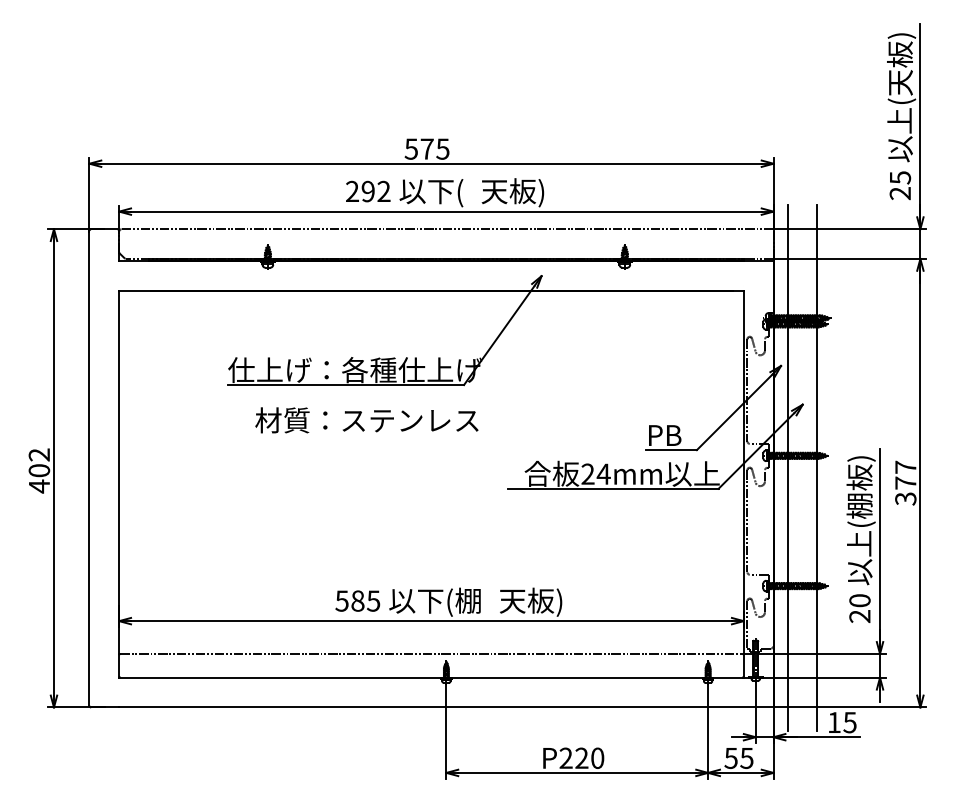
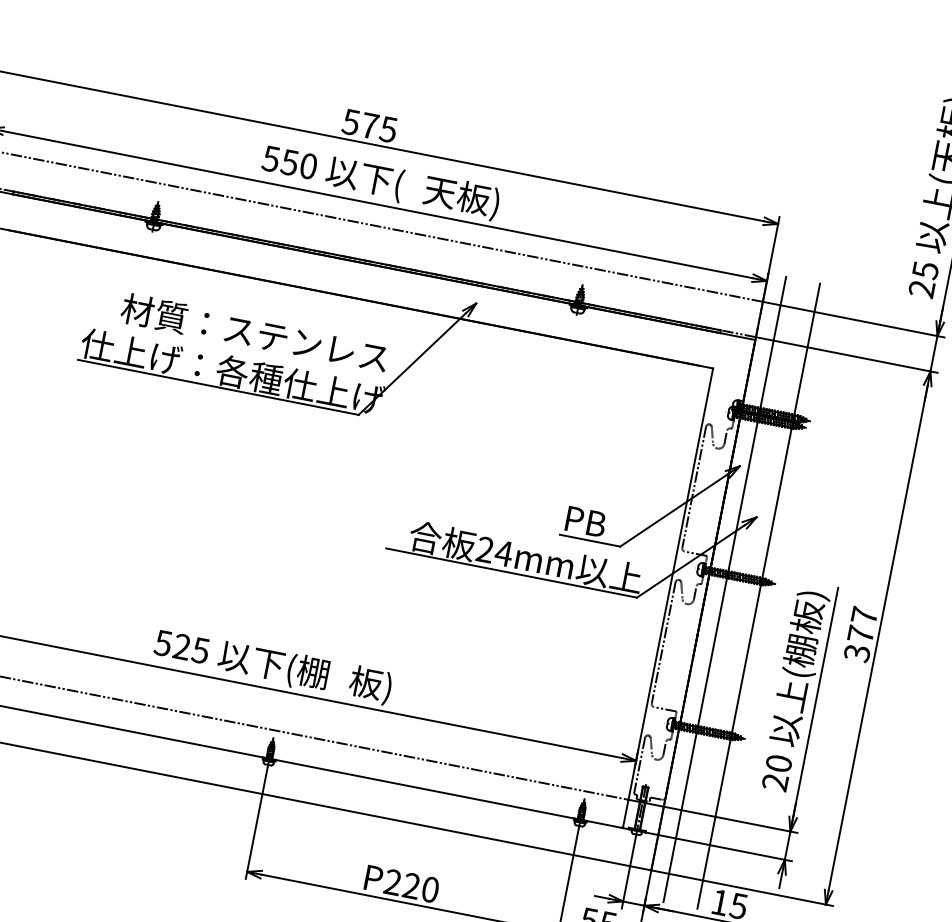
text: (367, 191) -> (289, 162), 292 -> 550
text: (366, 420) -> (254, 333), moved
text: (357, 600) -> (181, 646), 585 -> 525
text: (530, 601) -> (387, 687), 天板) -> 板)

